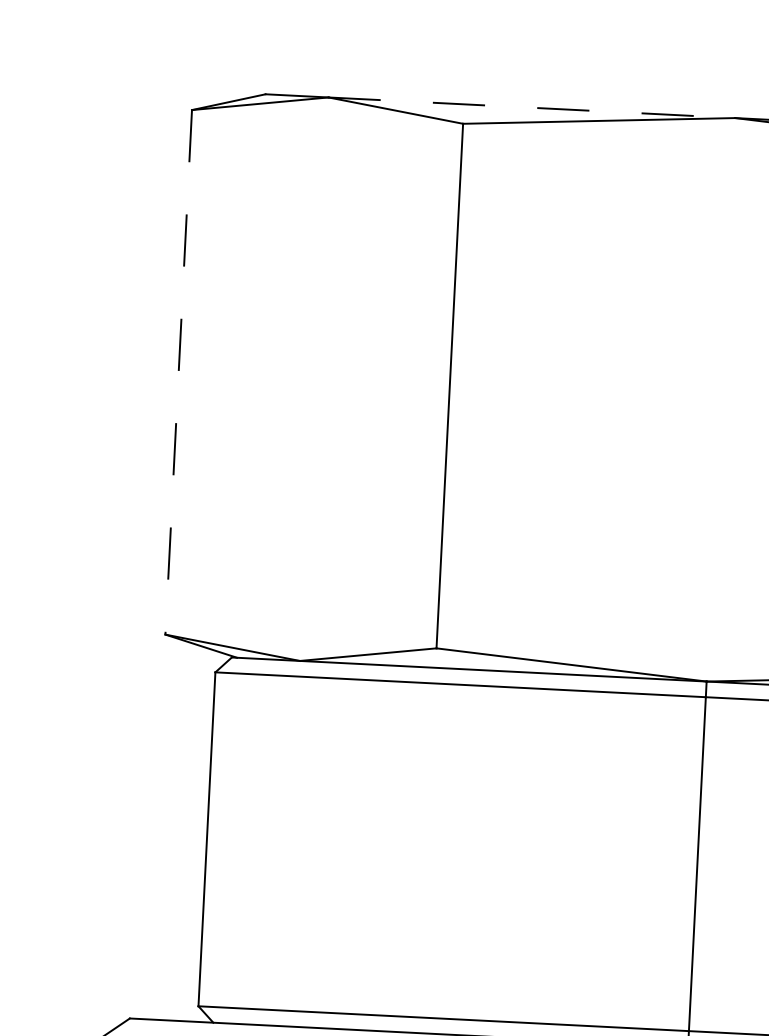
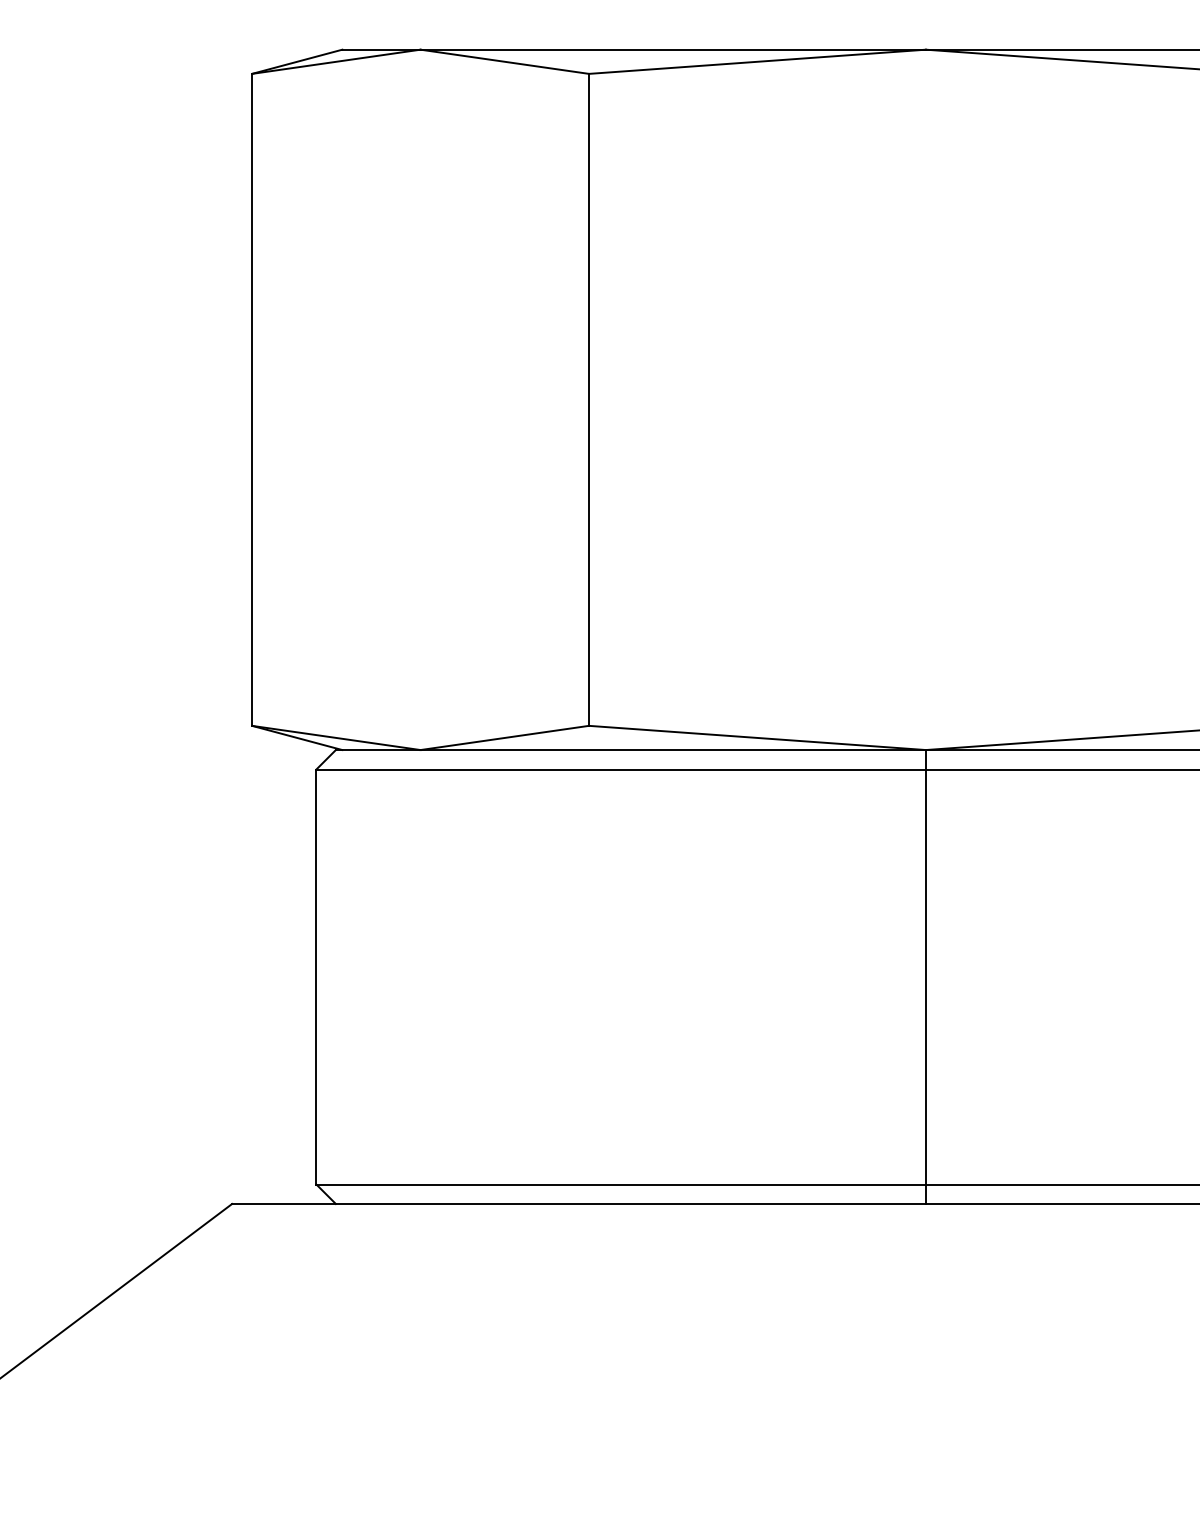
line: (532, 107) -> (673, 49), dashed -> solid
line: (179, 372) -> (252, 399), dashed -> solid

